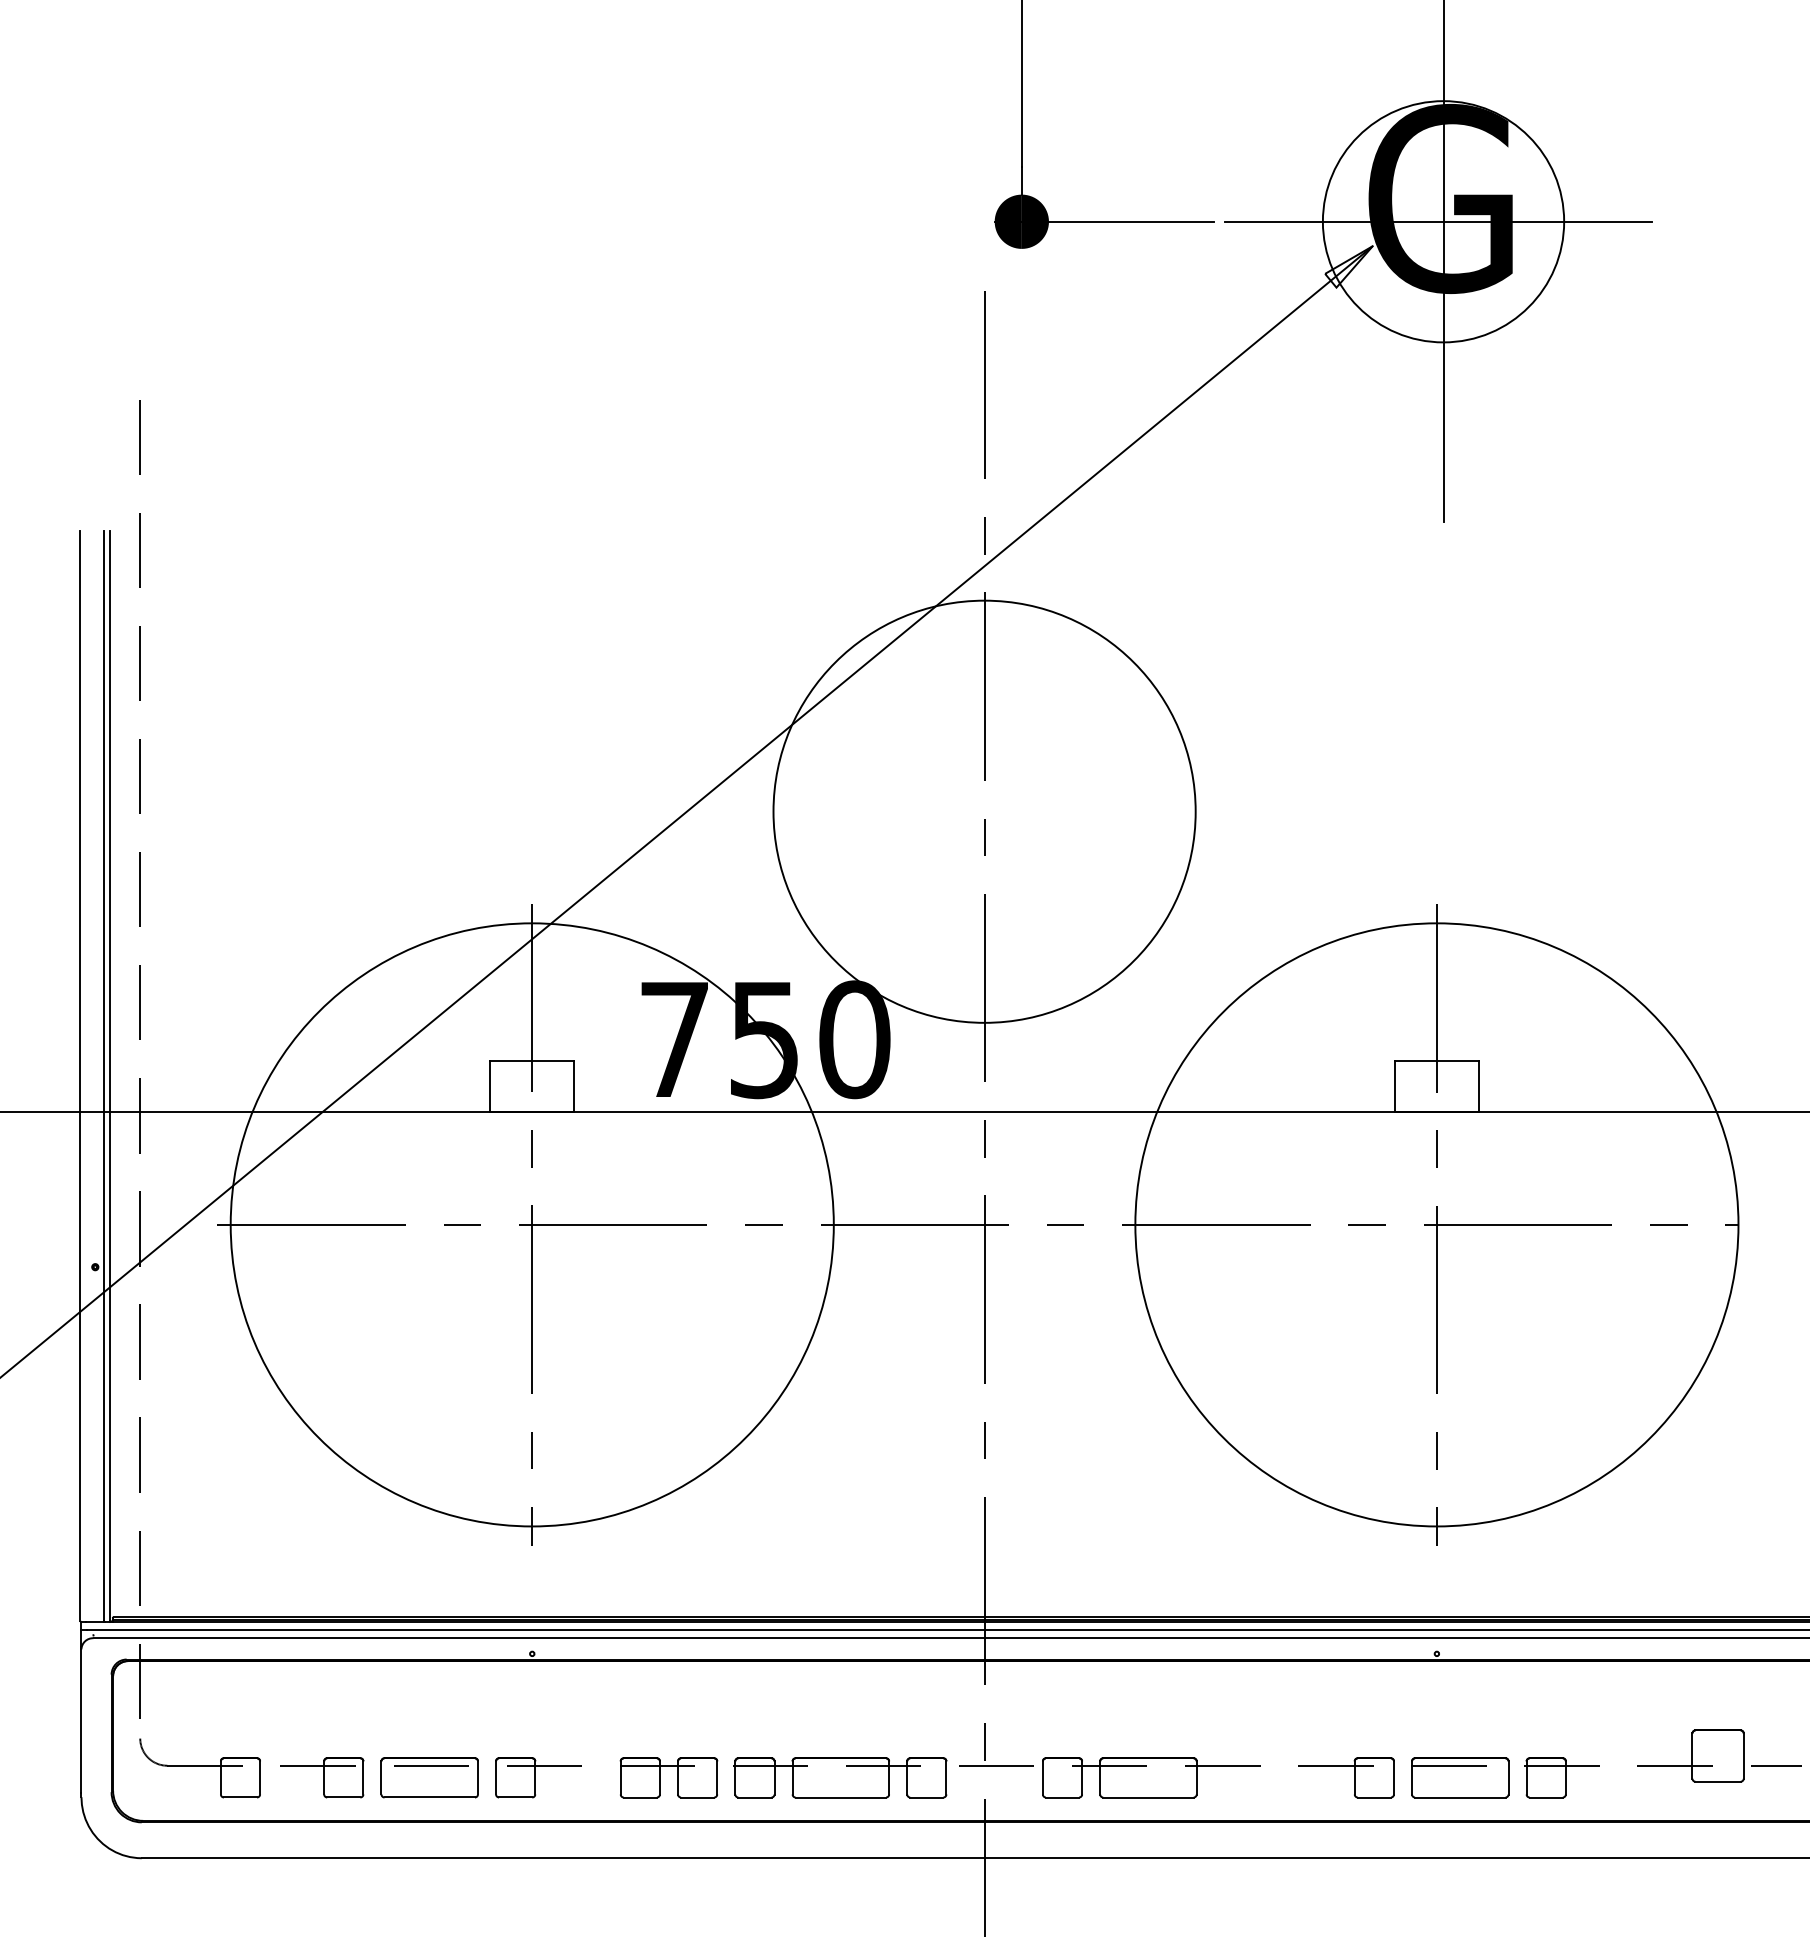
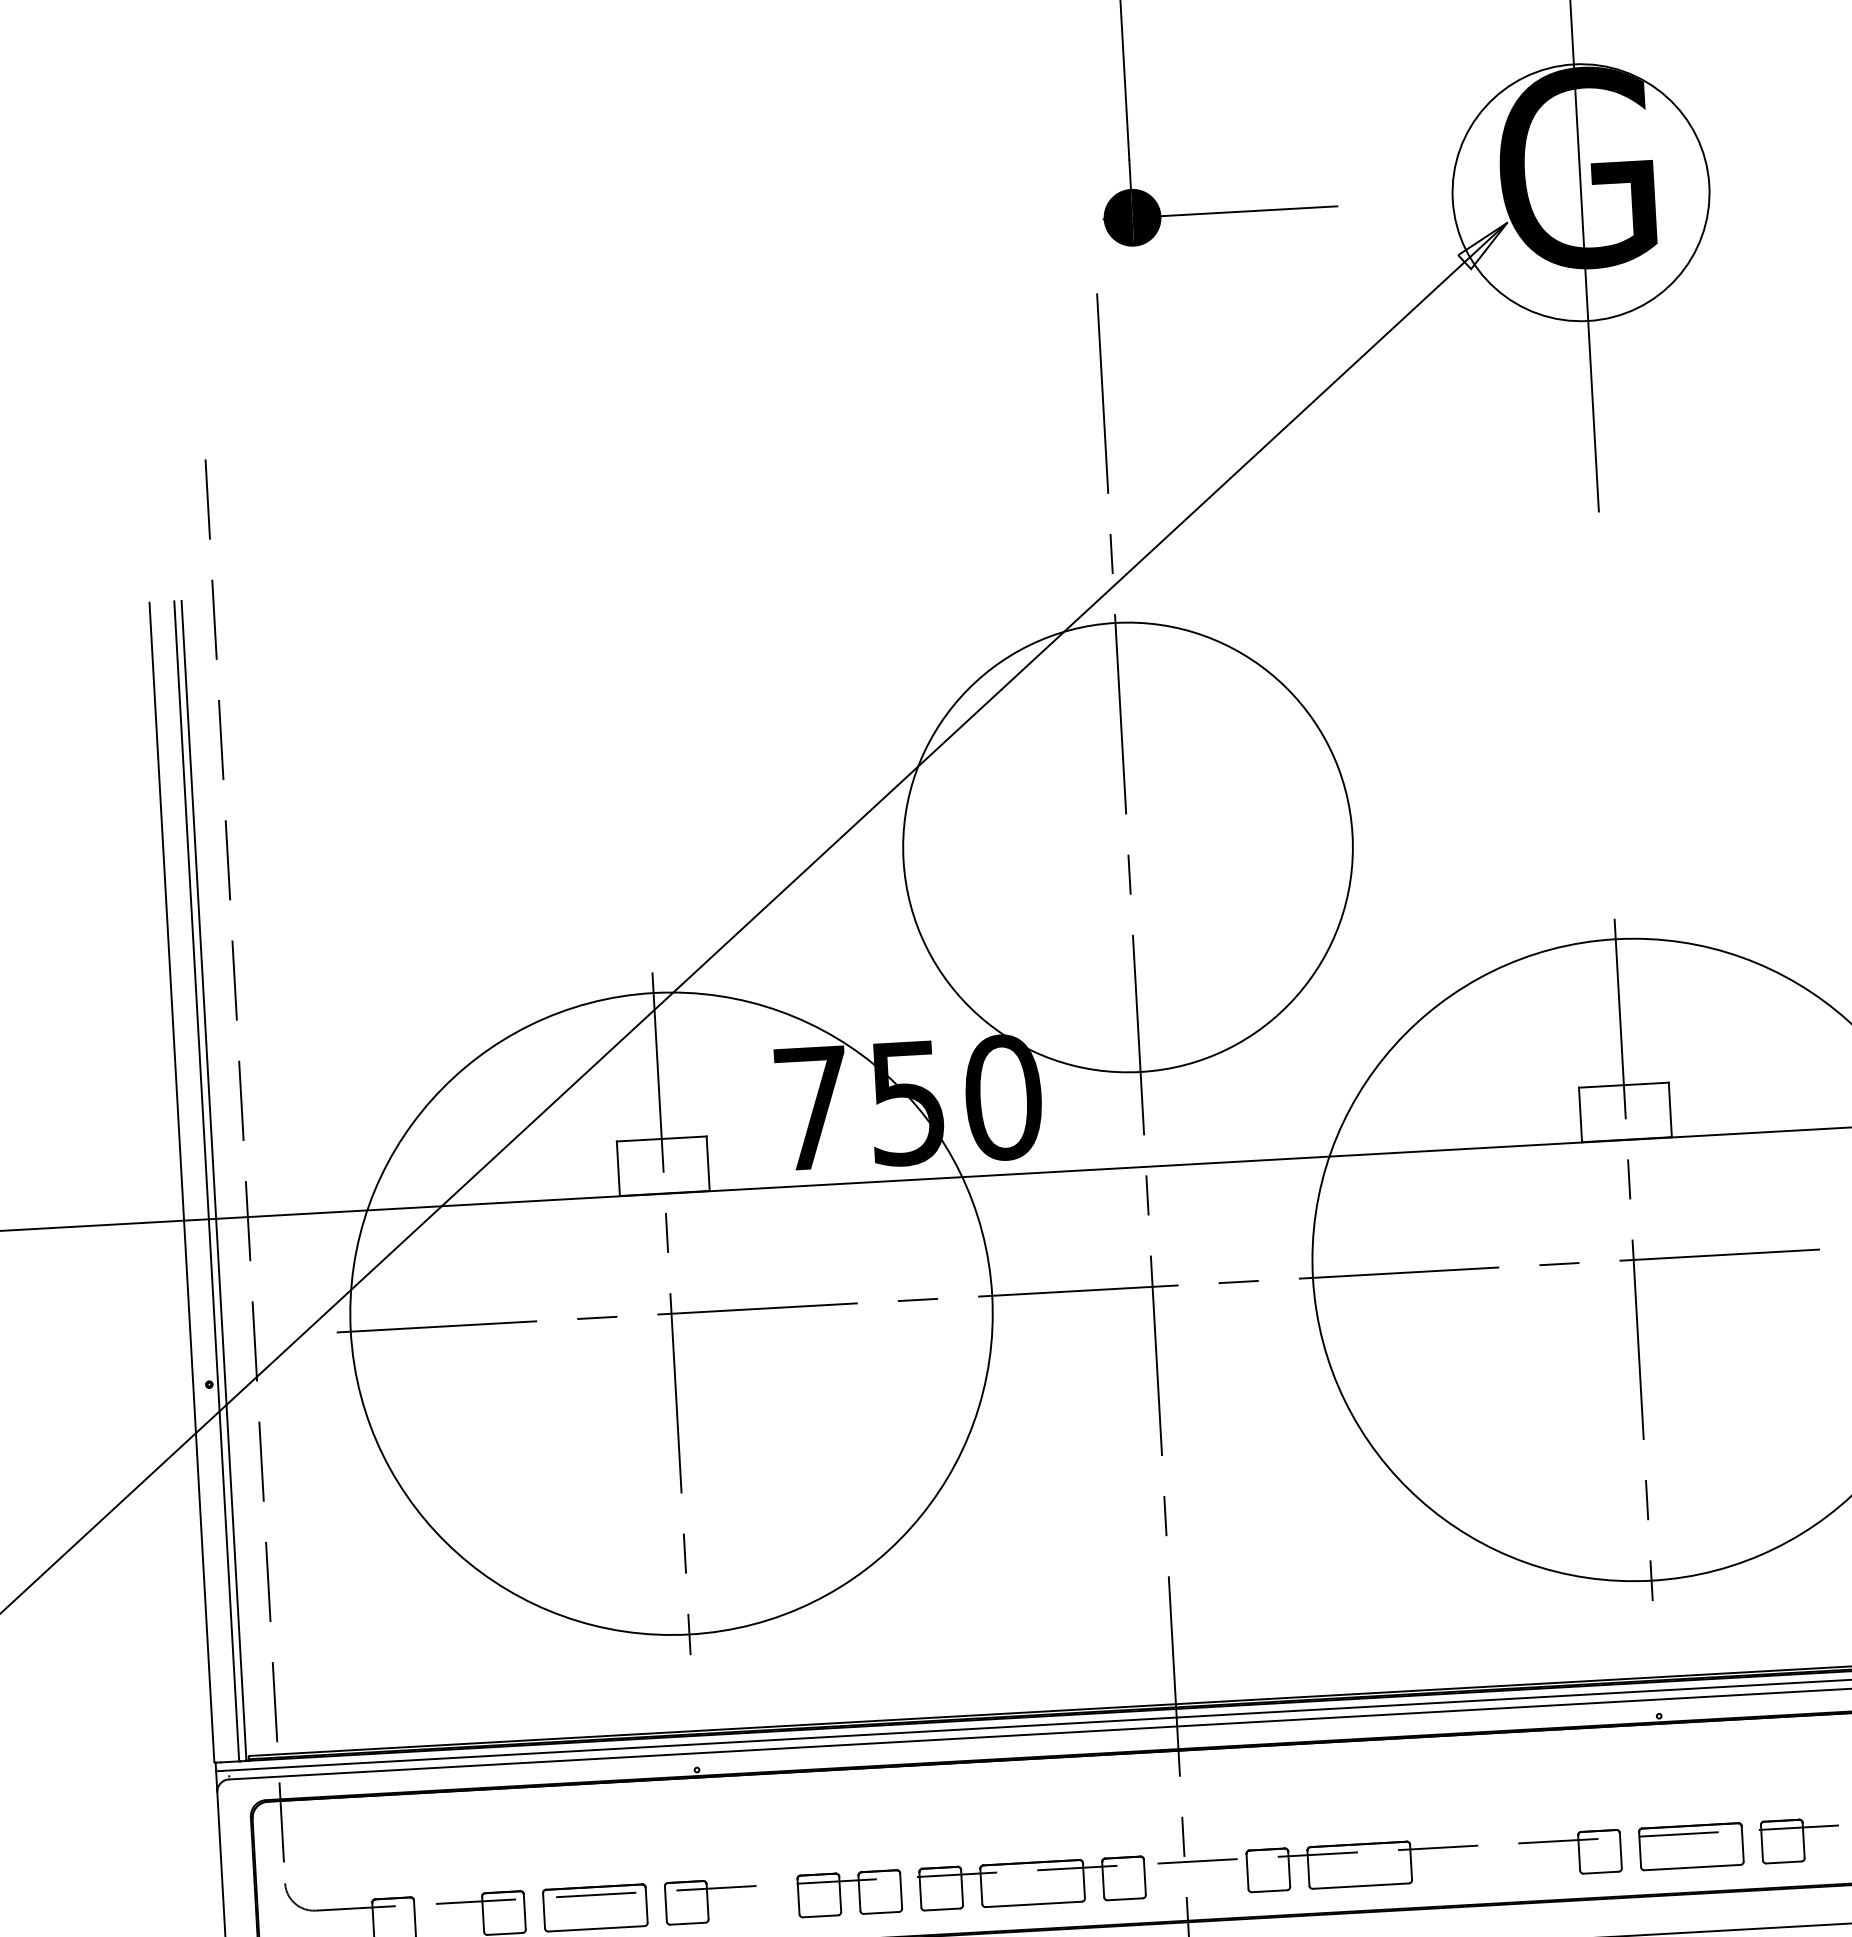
line: (1438, 221) -> (1575, 192), removed

